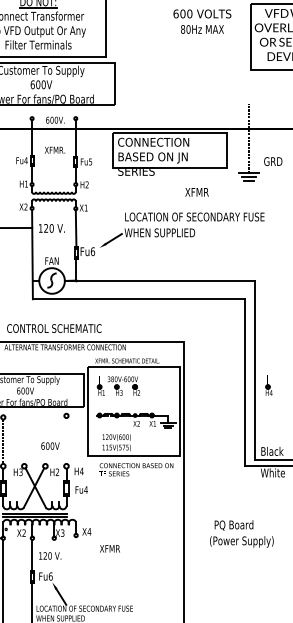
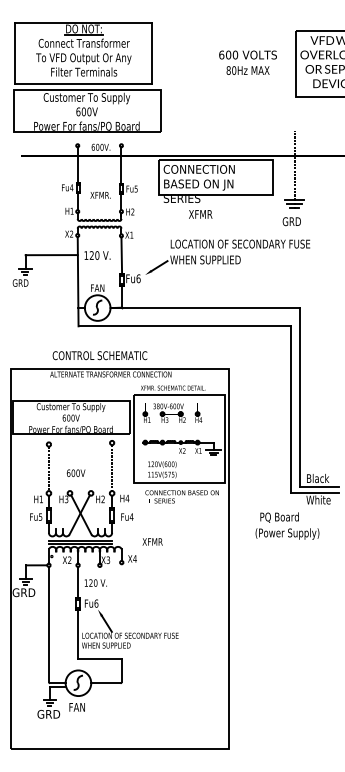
text: (201, 21) -> (247, 62), moved
text: (54, 150) -> (100, 195), moved
text: (272, 161) -> (291, 221), moved
text: (196, 192) -> (200, 214), moved
part: (268, 385) -> (198, 412), moved
line: (66, 441) -> (112, 468), added
text: (49, 445) -> (75, 472), moved
text: (241, 533) -> (287, 525), moved
text: (109, 548) -> (152, 541), moved

